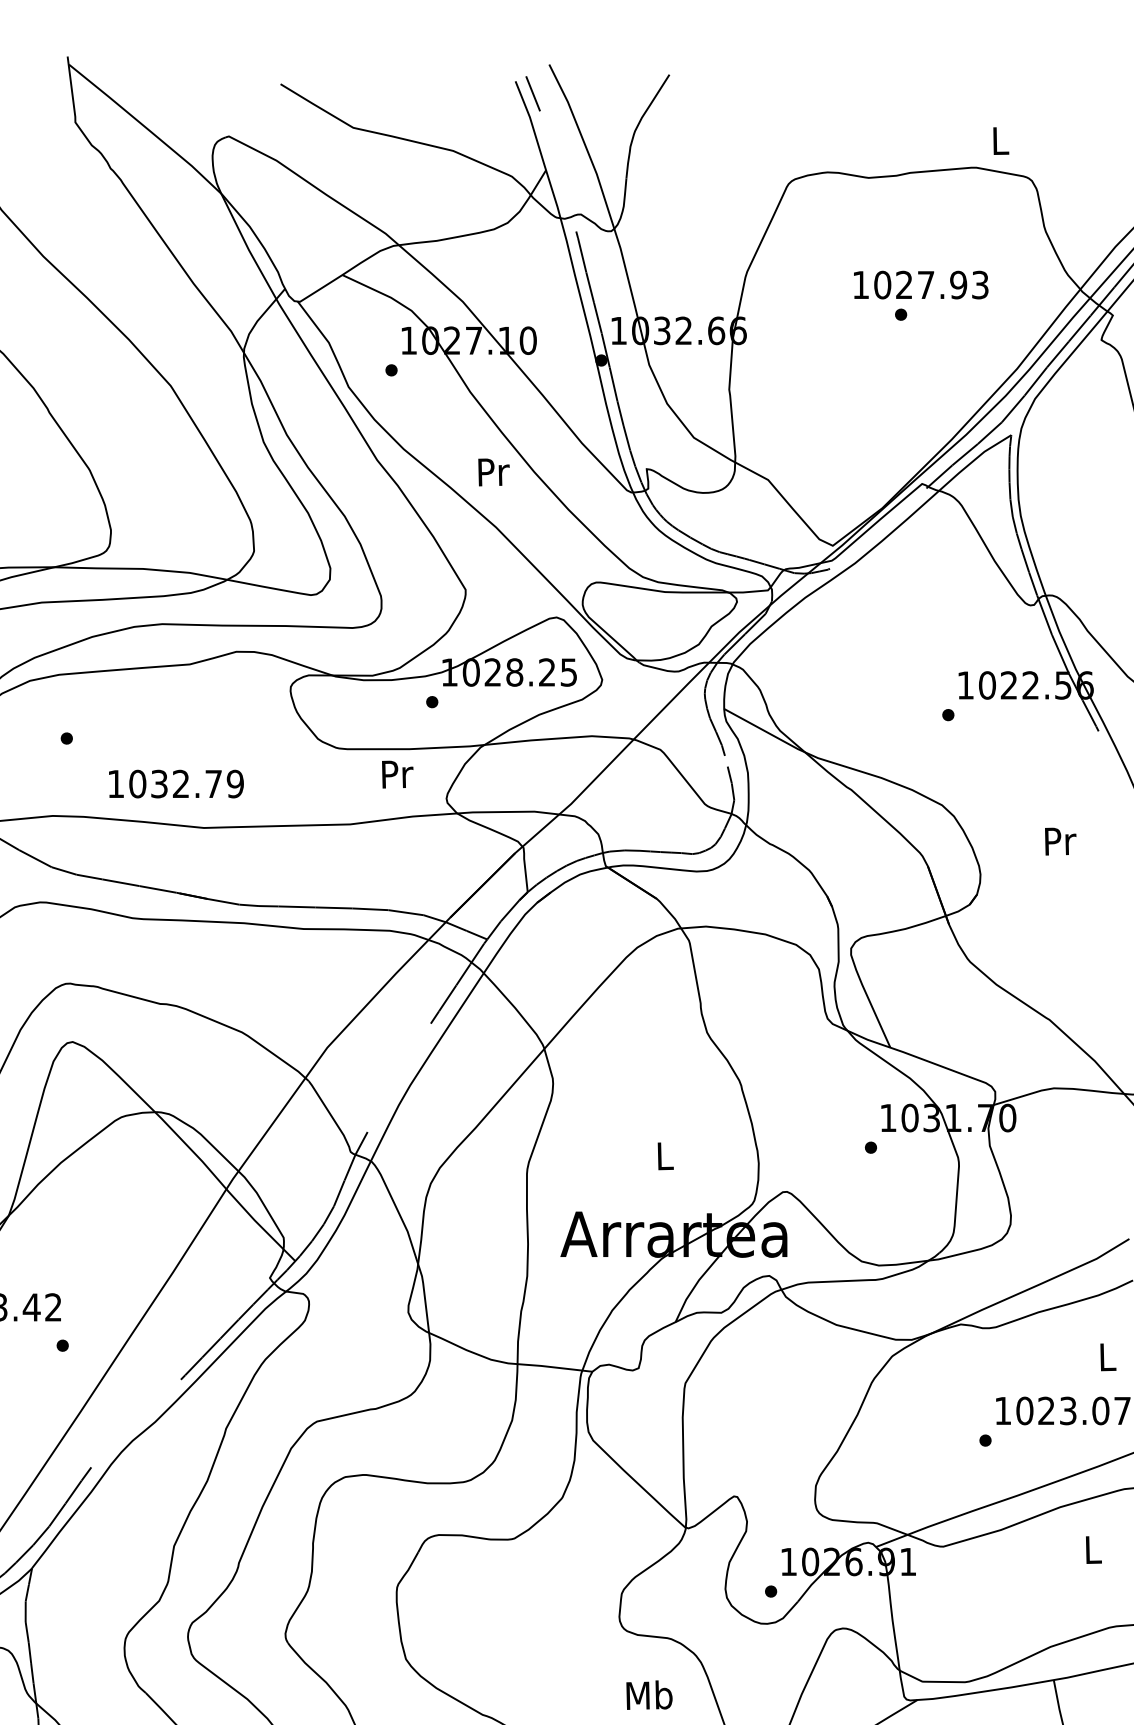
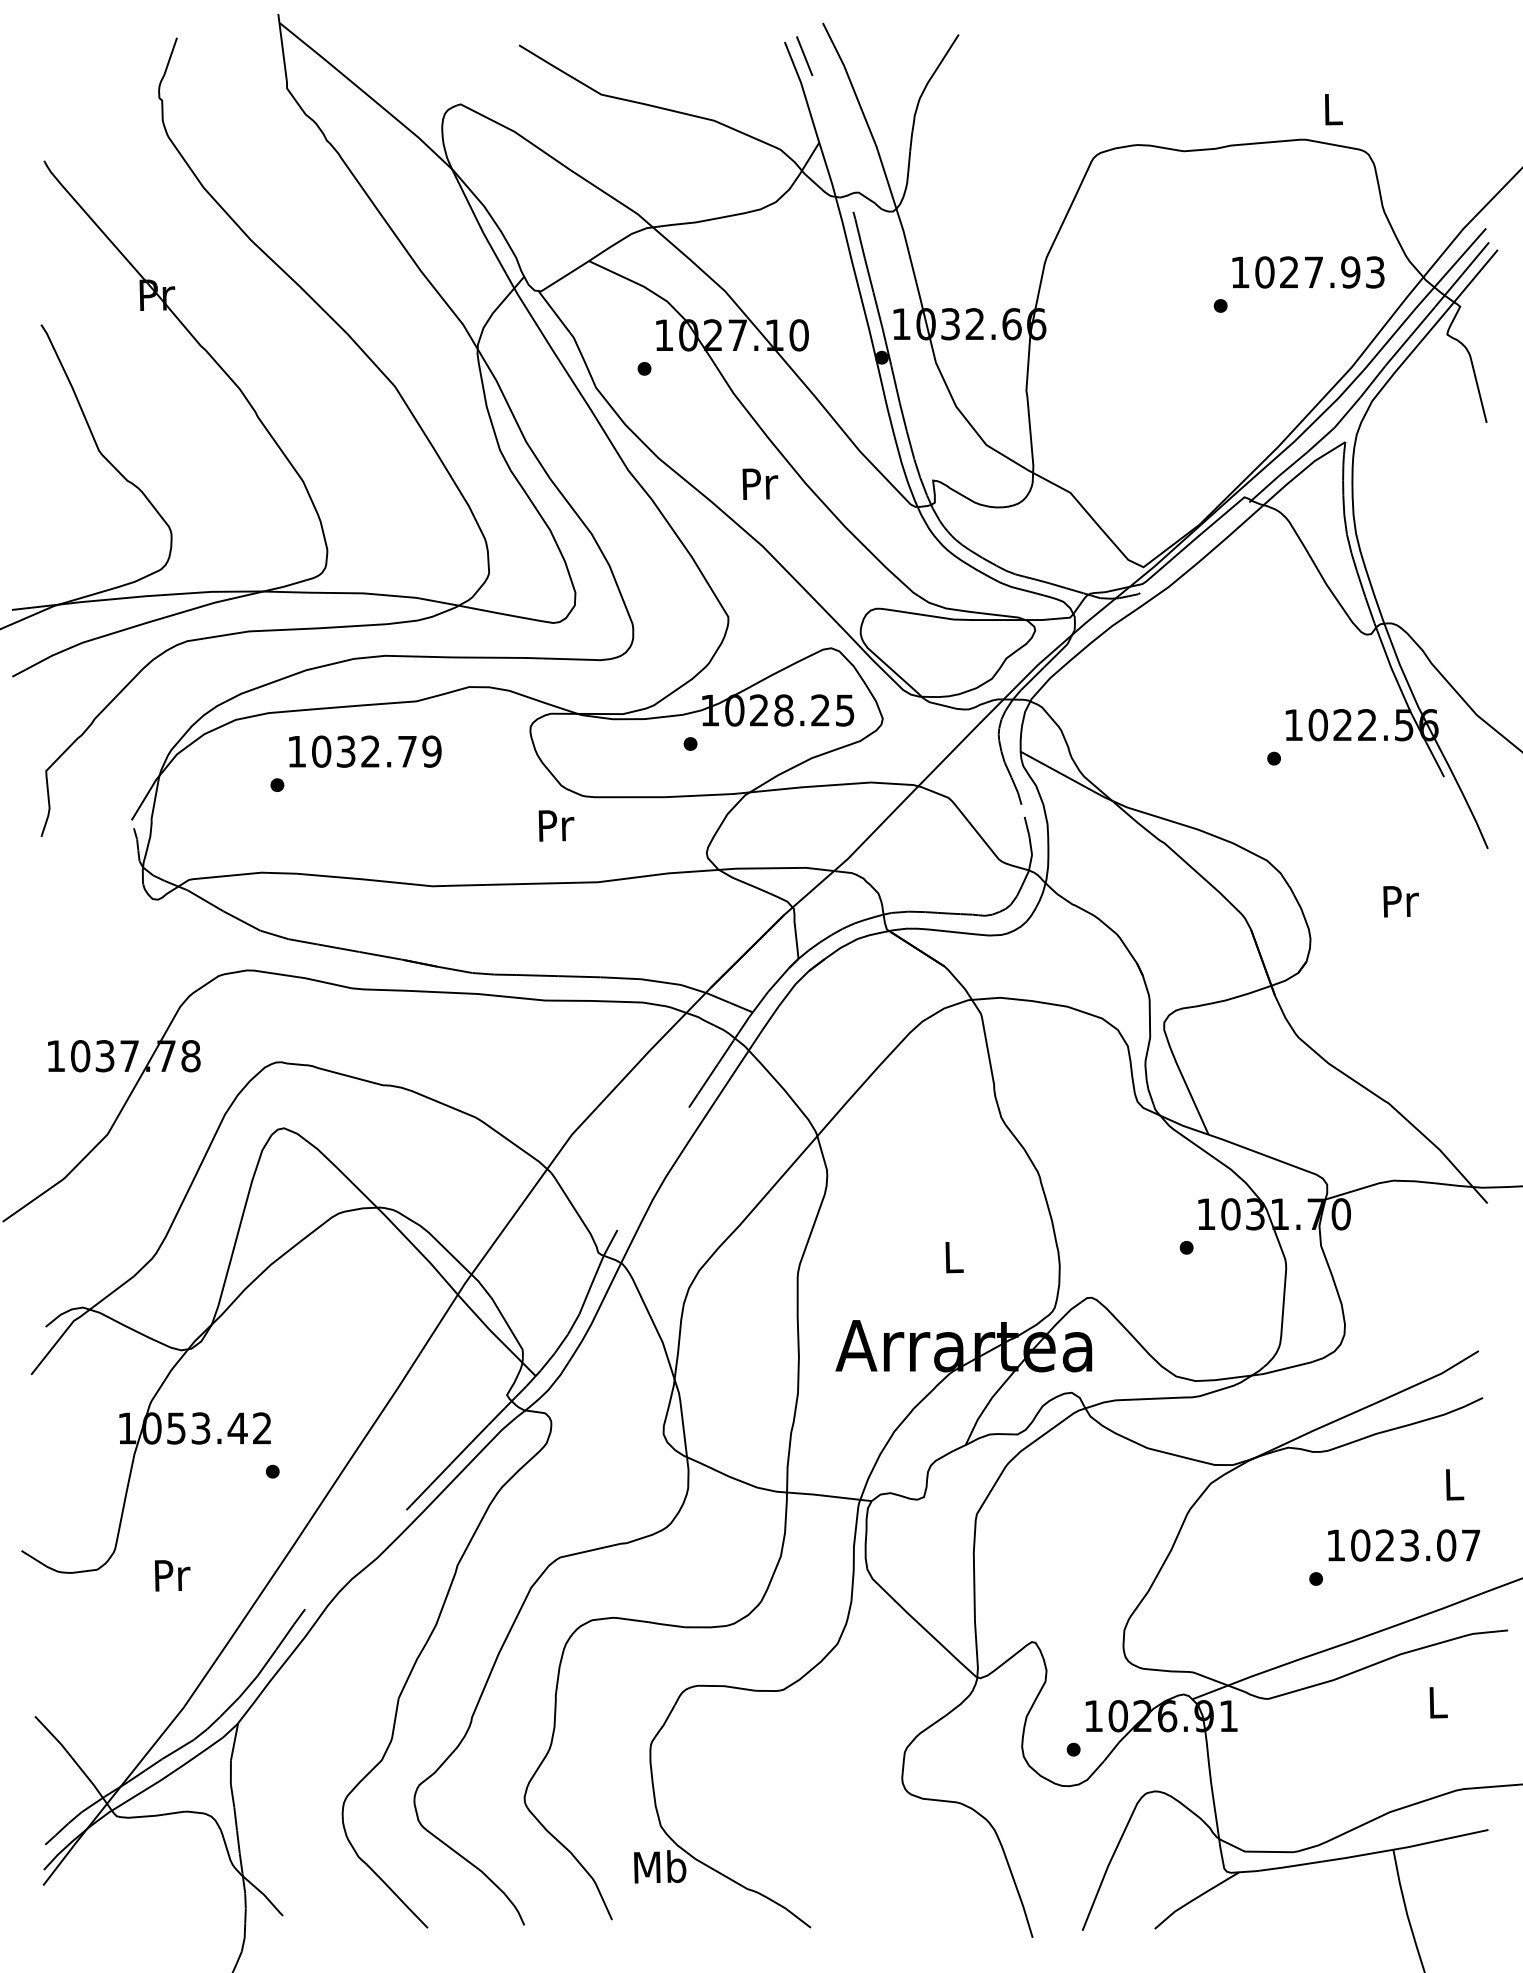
text: (921, 285) -> (1308, 272), moved
text: (397, 774) -> (556, 825), moved
text: (176, 783) -> (365, 751), moved
text: (649, 1694) -> (660, 1866), moved

